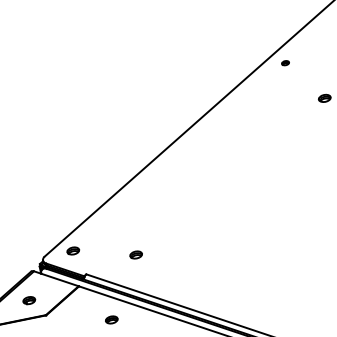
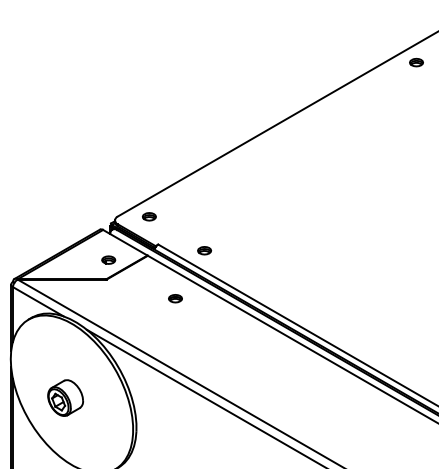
part: (285, 63) -> (416, 62), size x1.67
part: (136, 254) -> (204, 250), moved
part: (28, 300) -> (108, 259), moved

